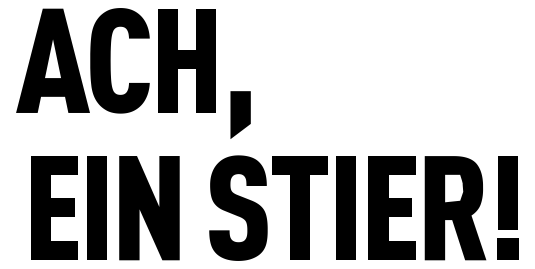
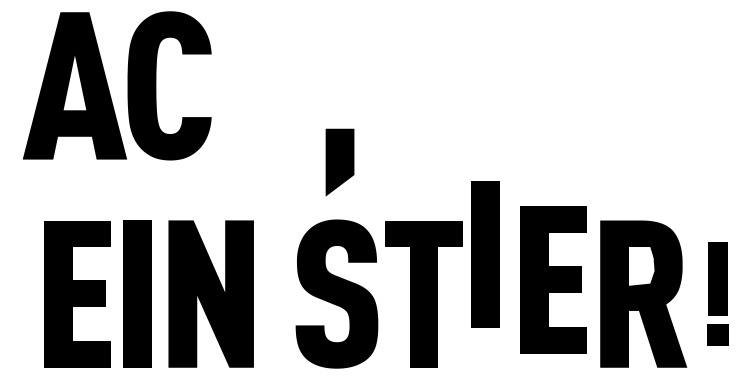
part: (186, 60) -> (263, 85), removed
part: (345, 207) -> (485, 253), moved
part: (391, 207) -> (553, 279), moved
part: (507, 207) -> (717, 293), size x0.7

